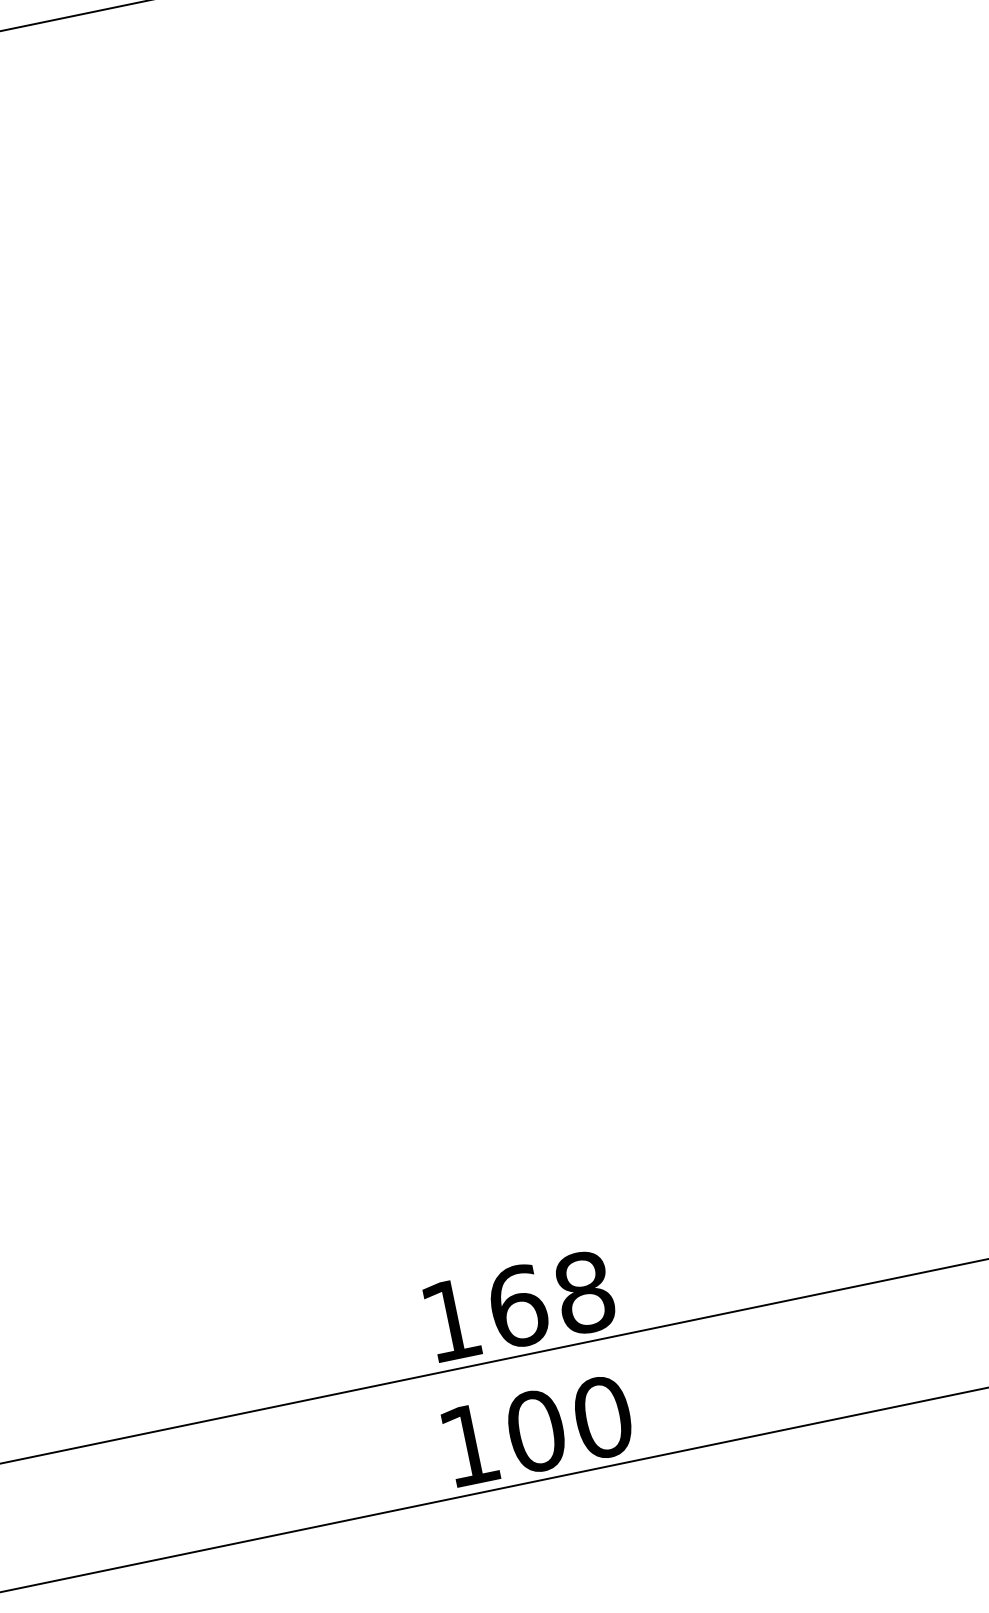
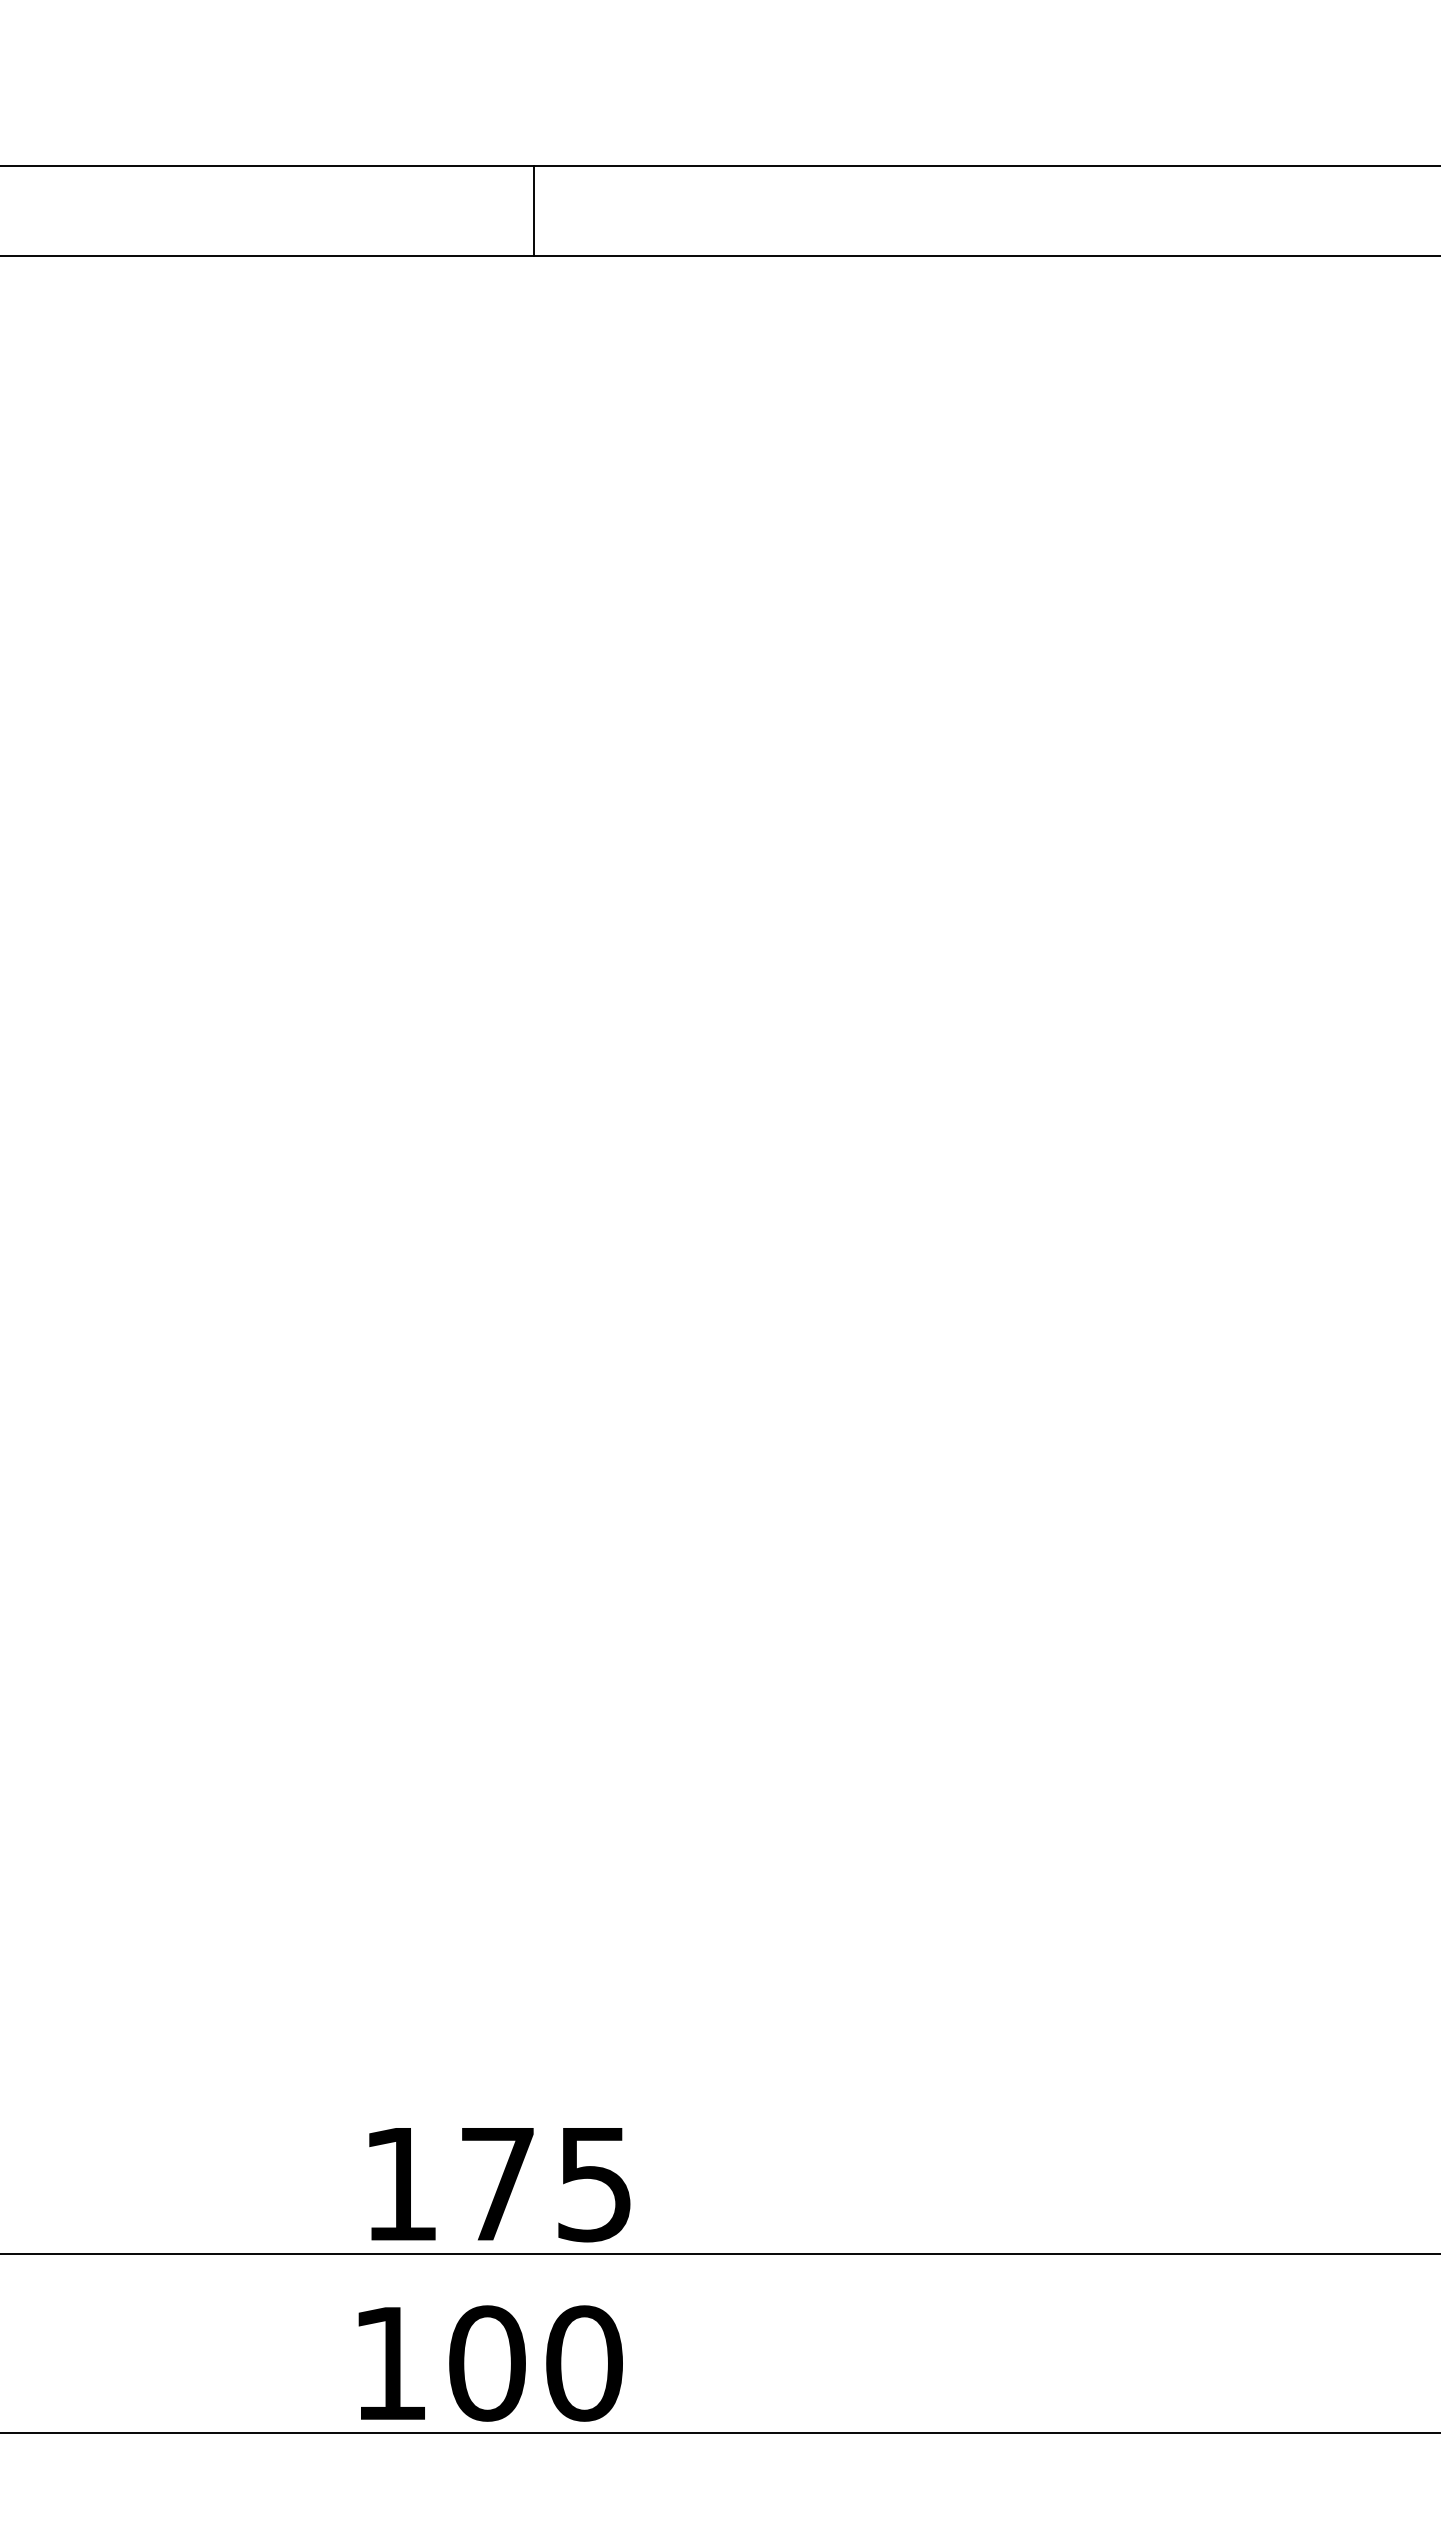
text: (551, 1299) -> (546, 2184), 168 -> 175

